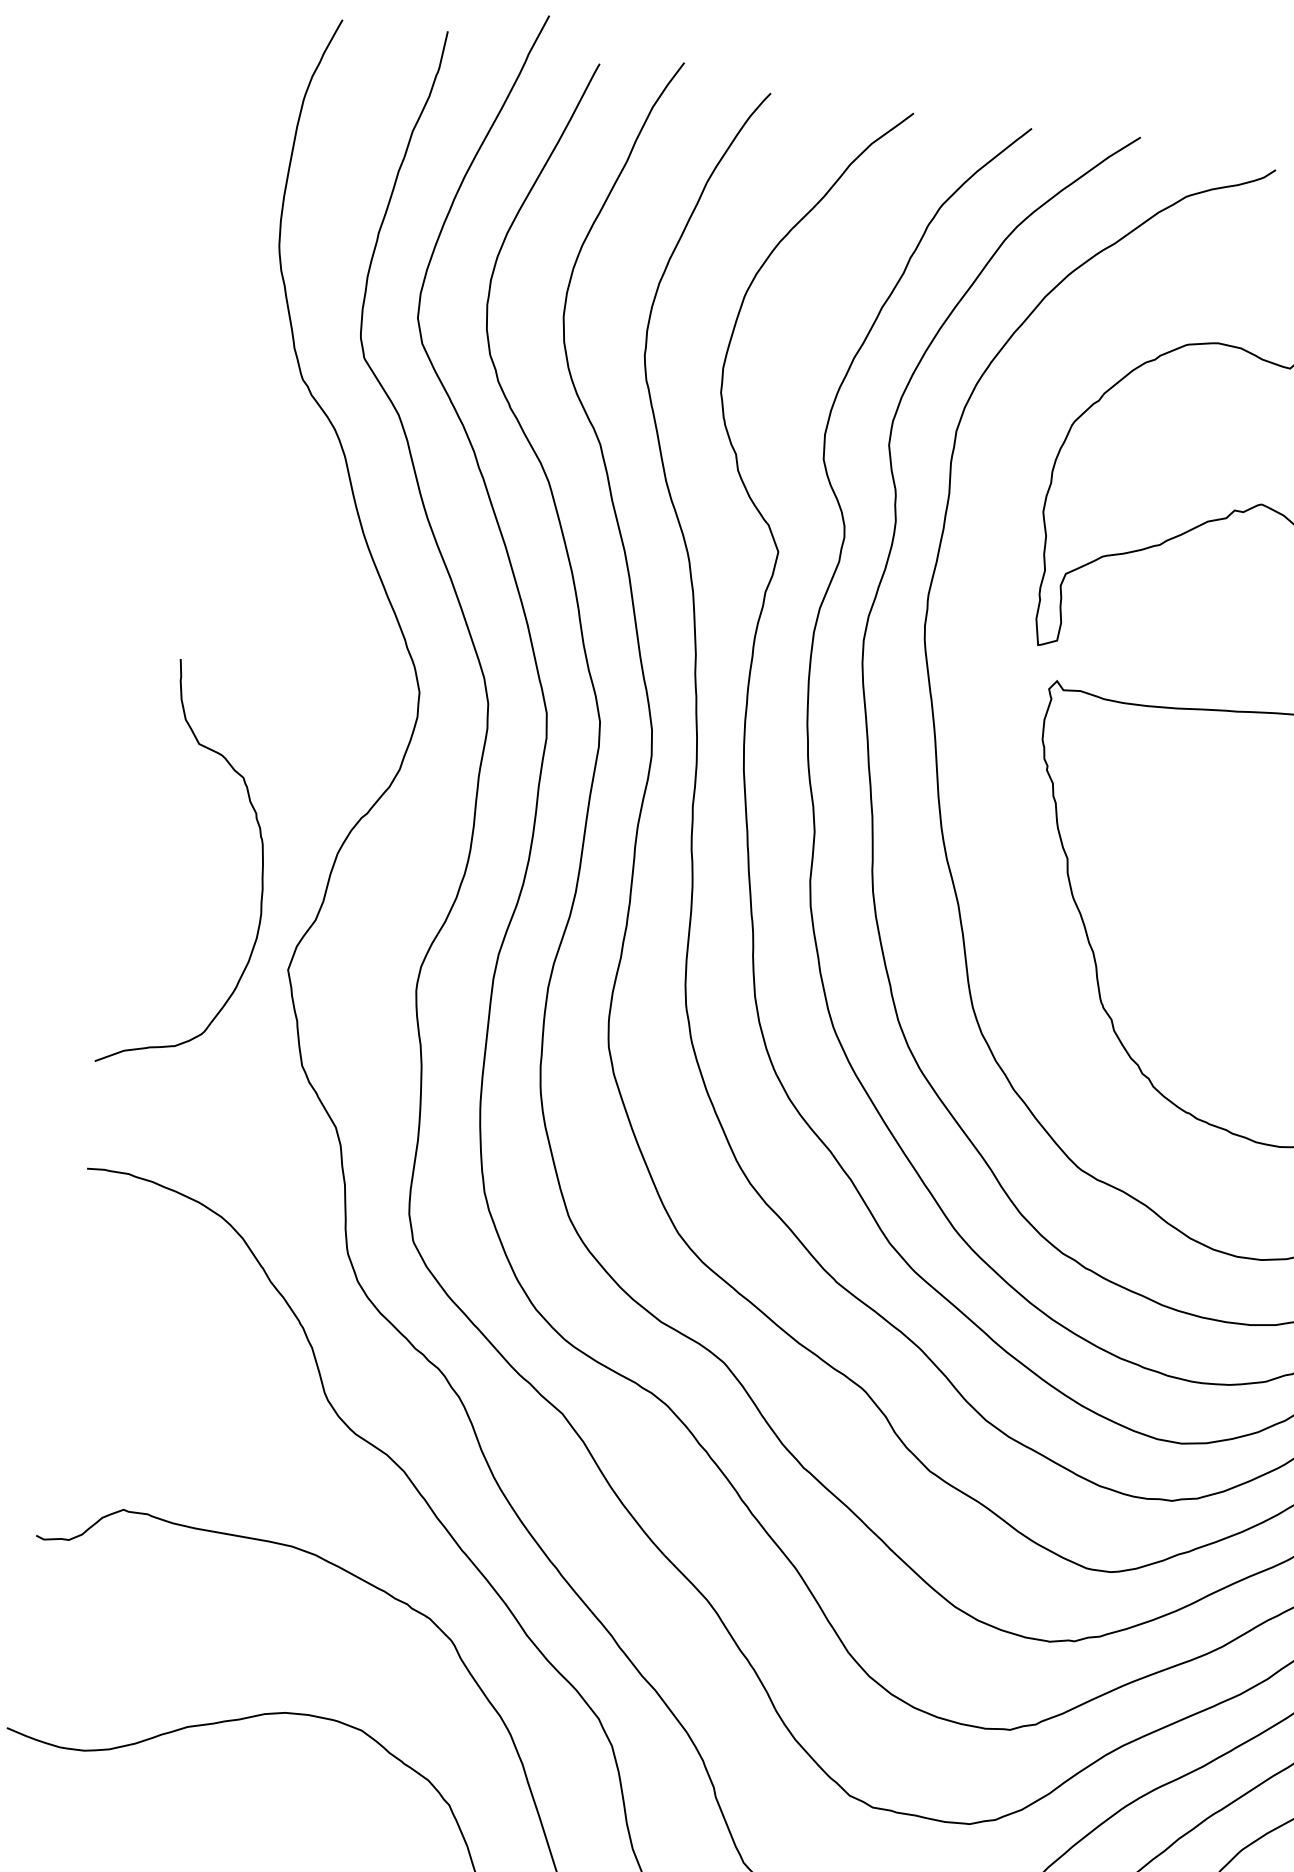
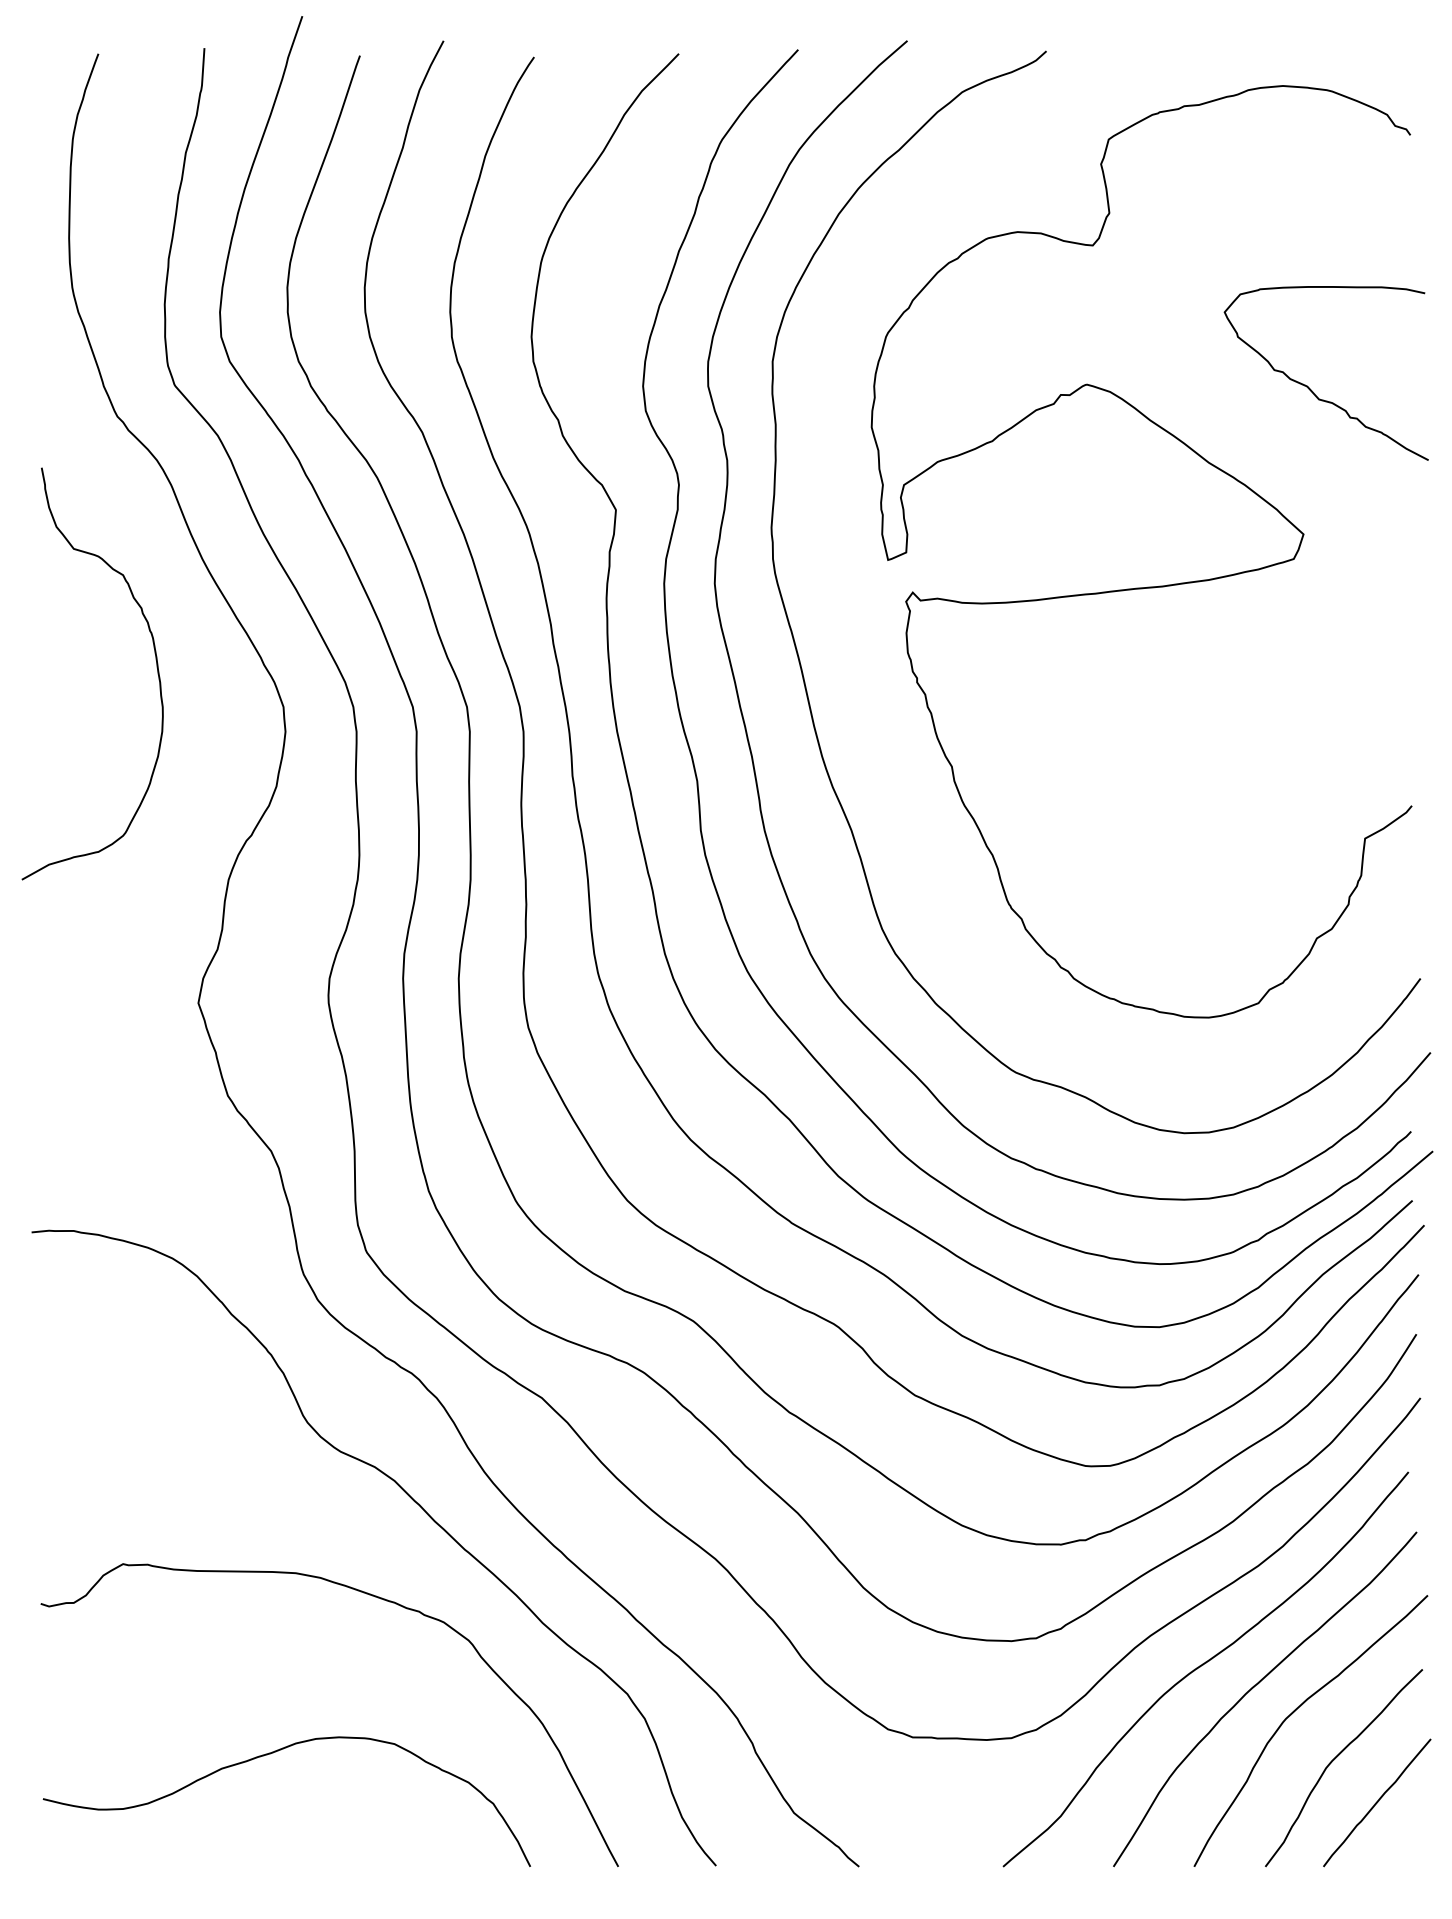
curve: (261, 874) -> (156, 667), moved

